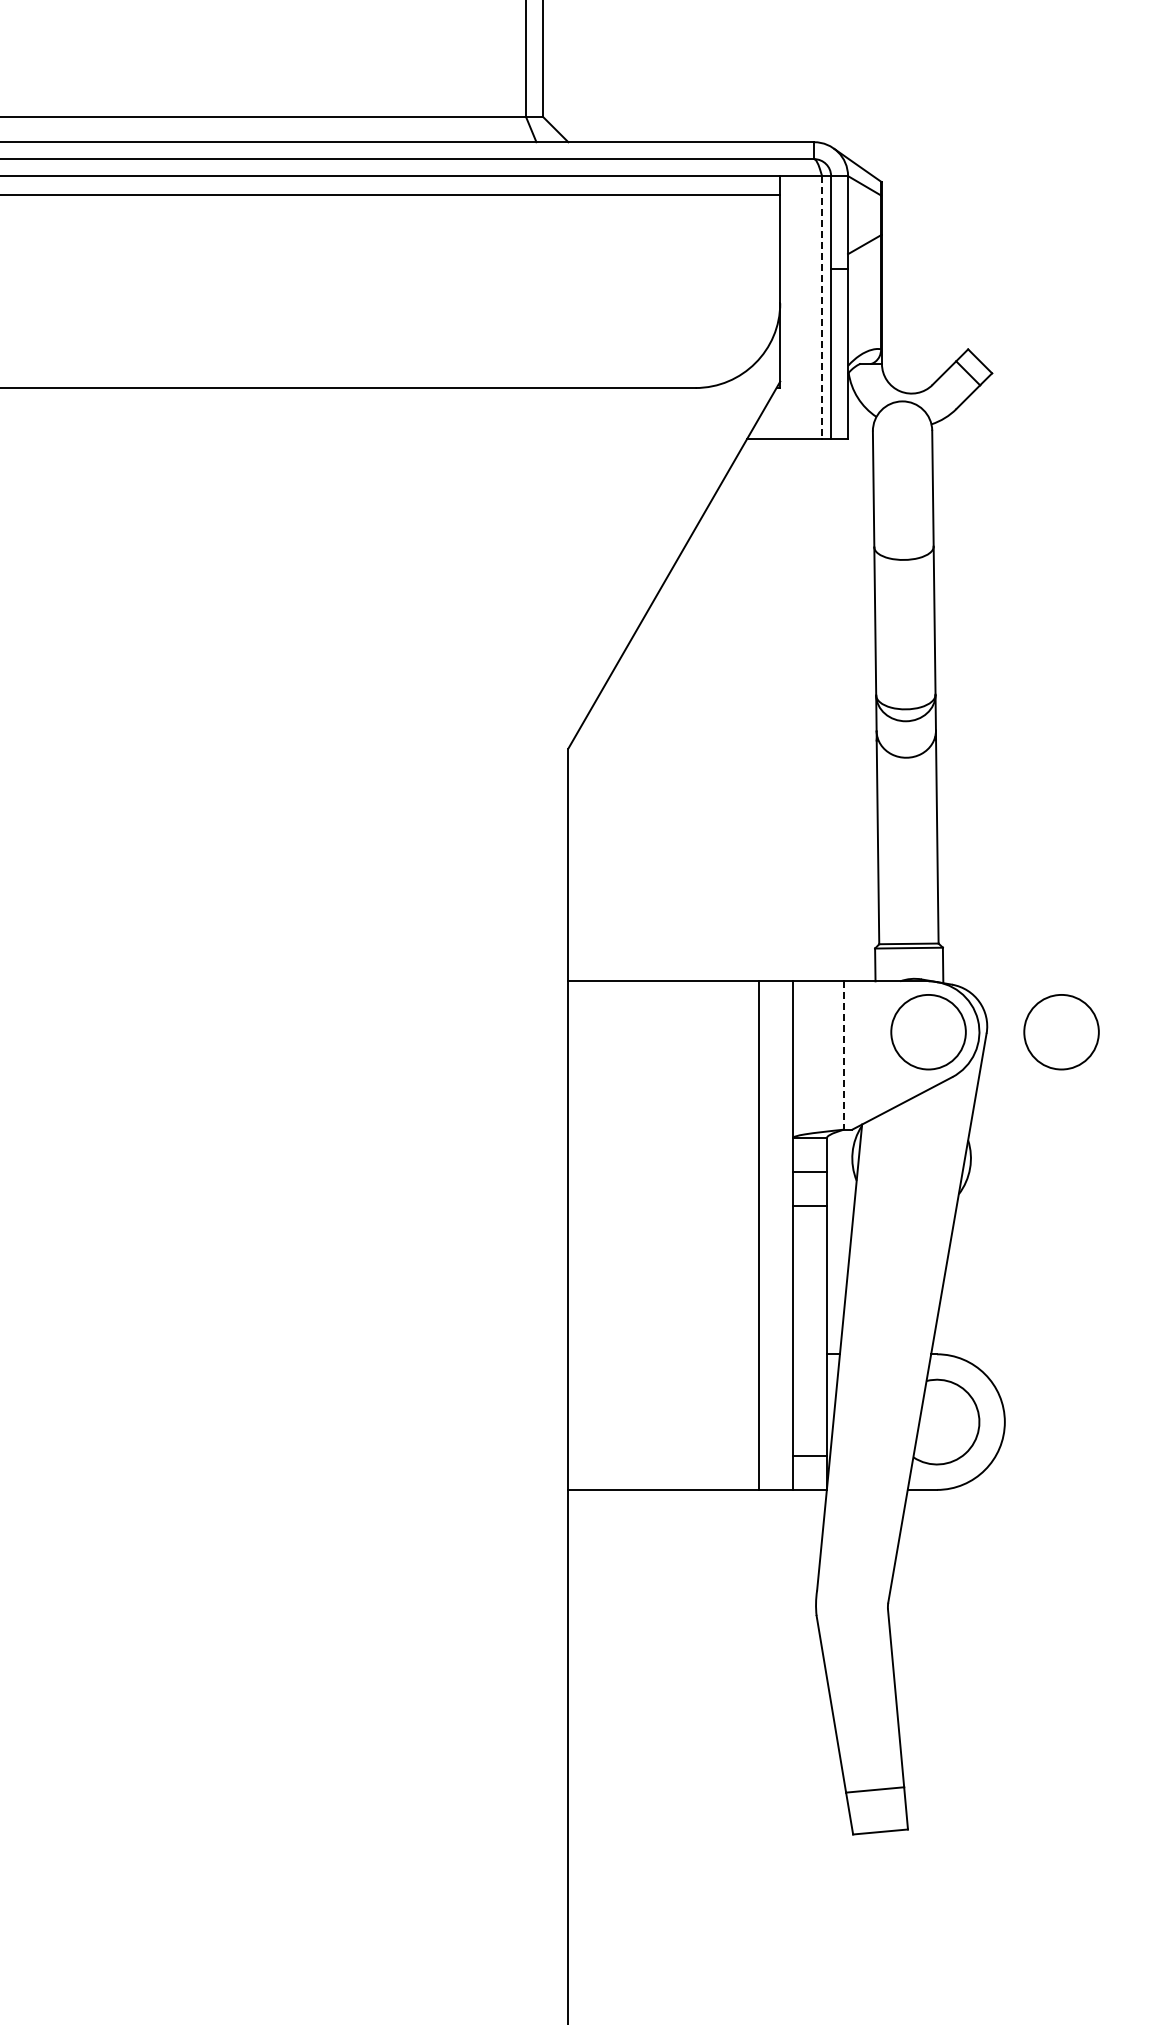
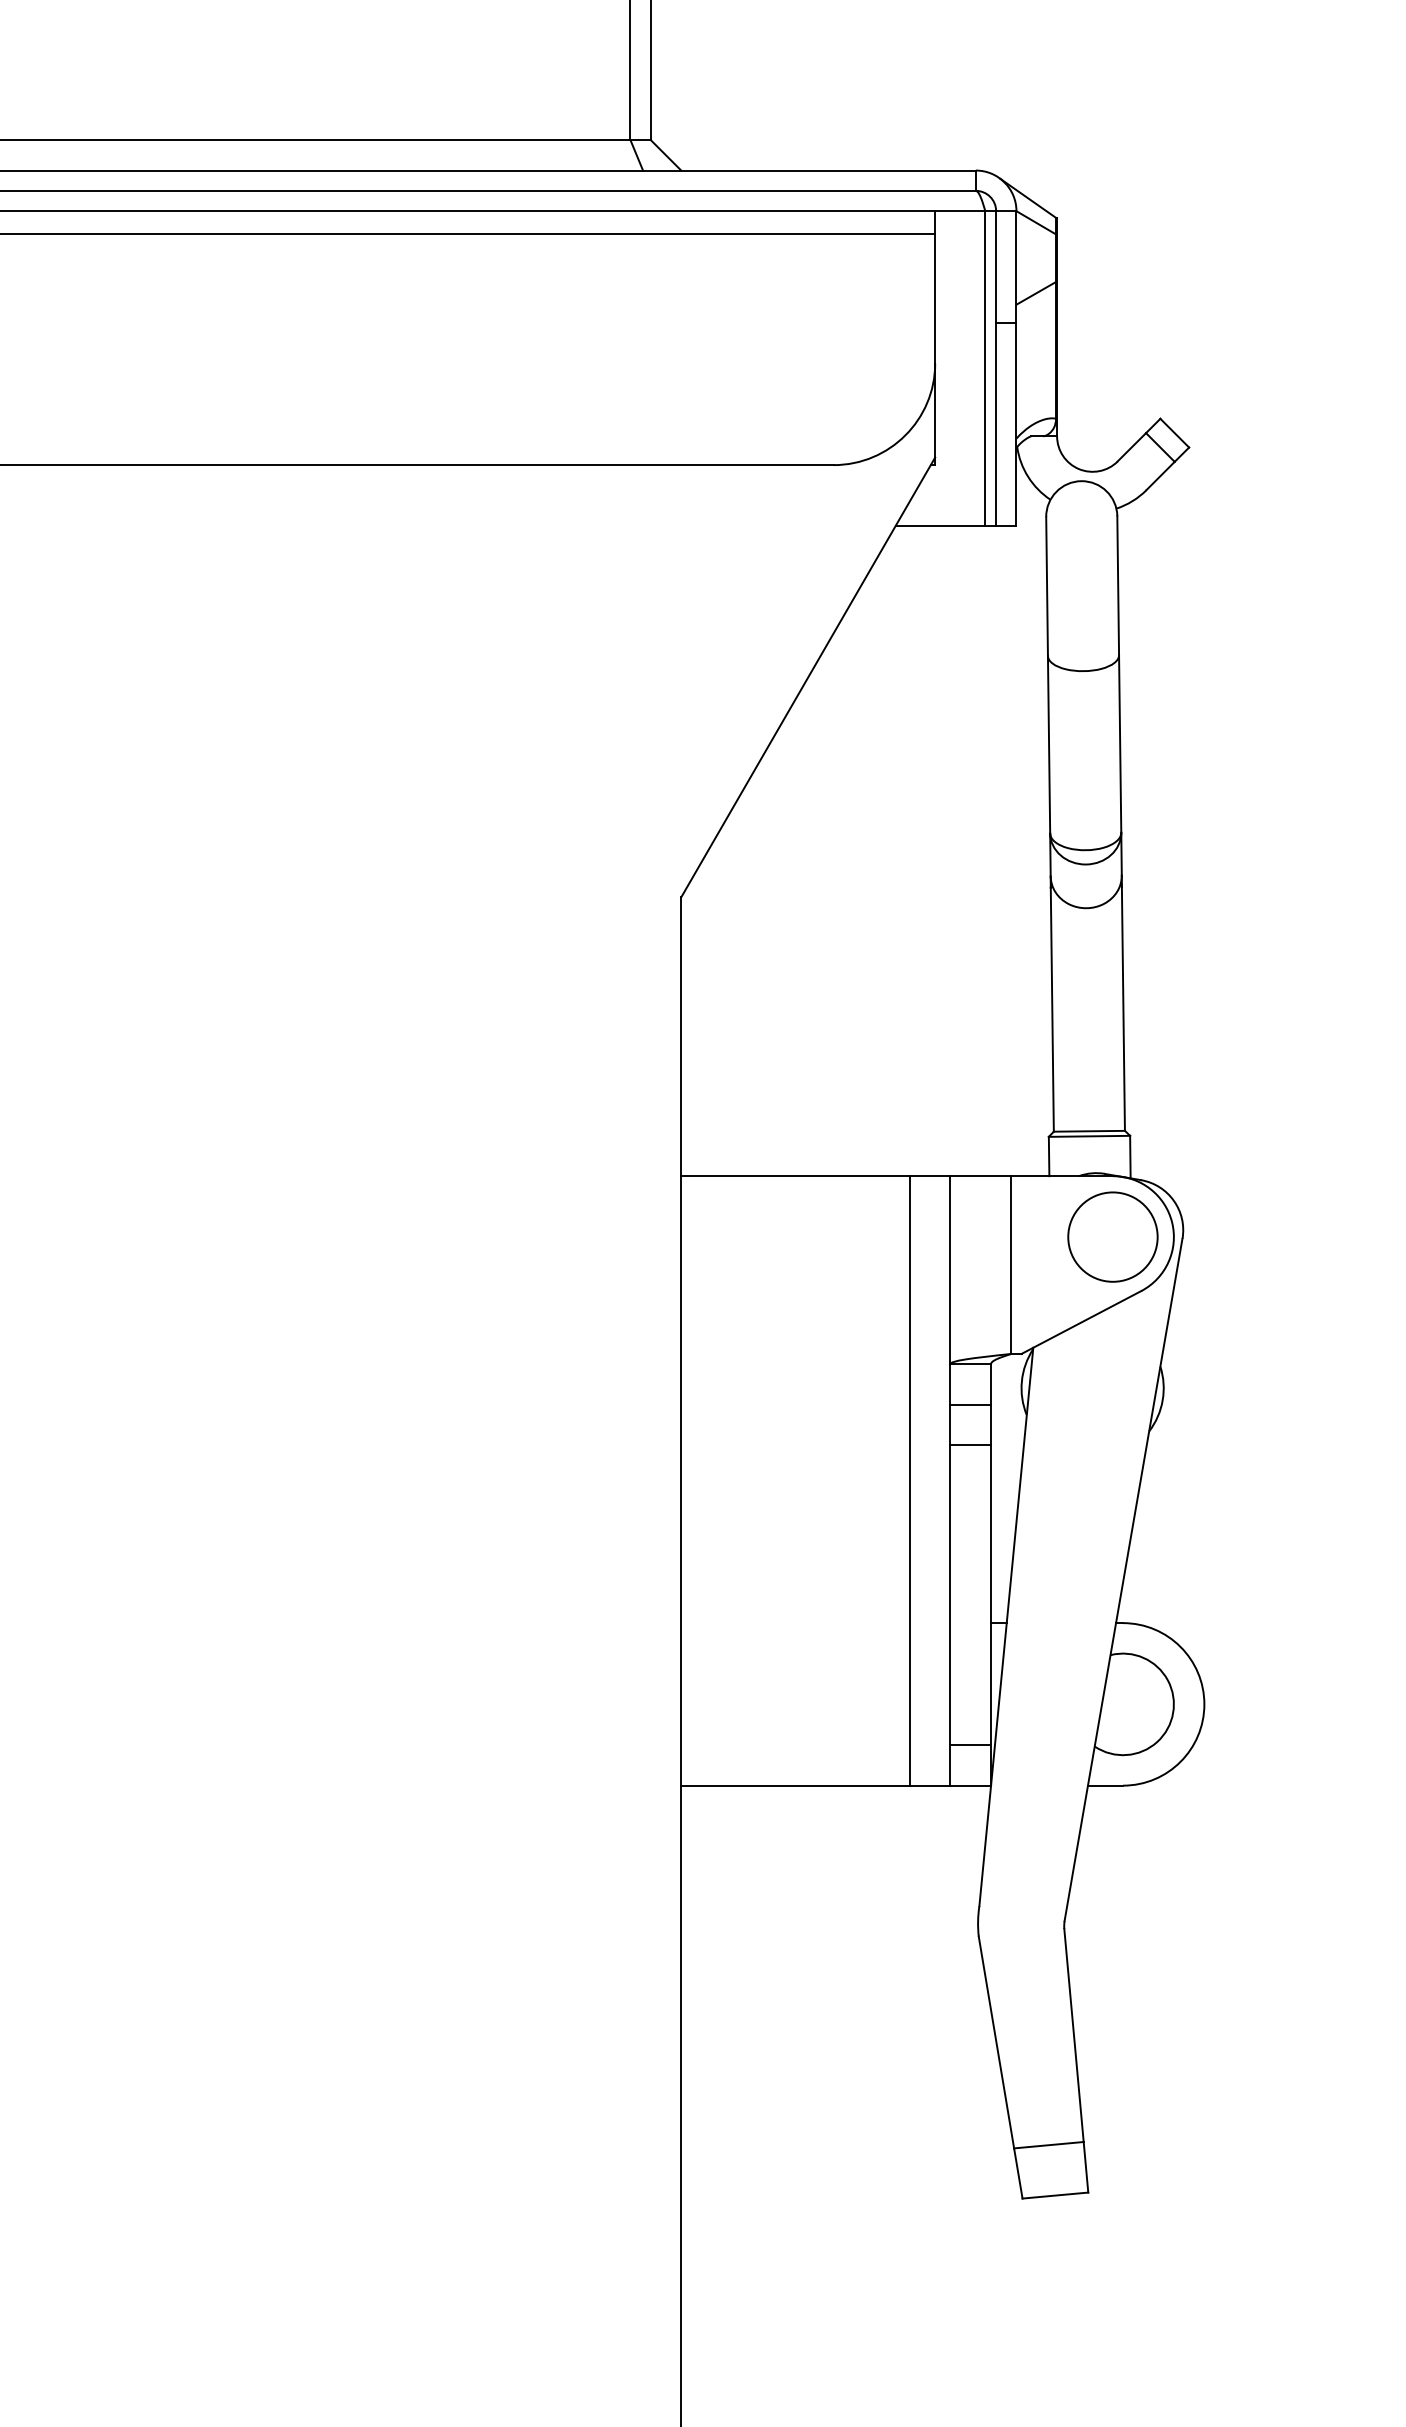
line: (822, 308) -> (985, 369), dashed -> solid
circle: (1061, 1032) -> (1272, 1237), removed
line: (843, 1056) -> (1010, 1266), dashed -> solid

